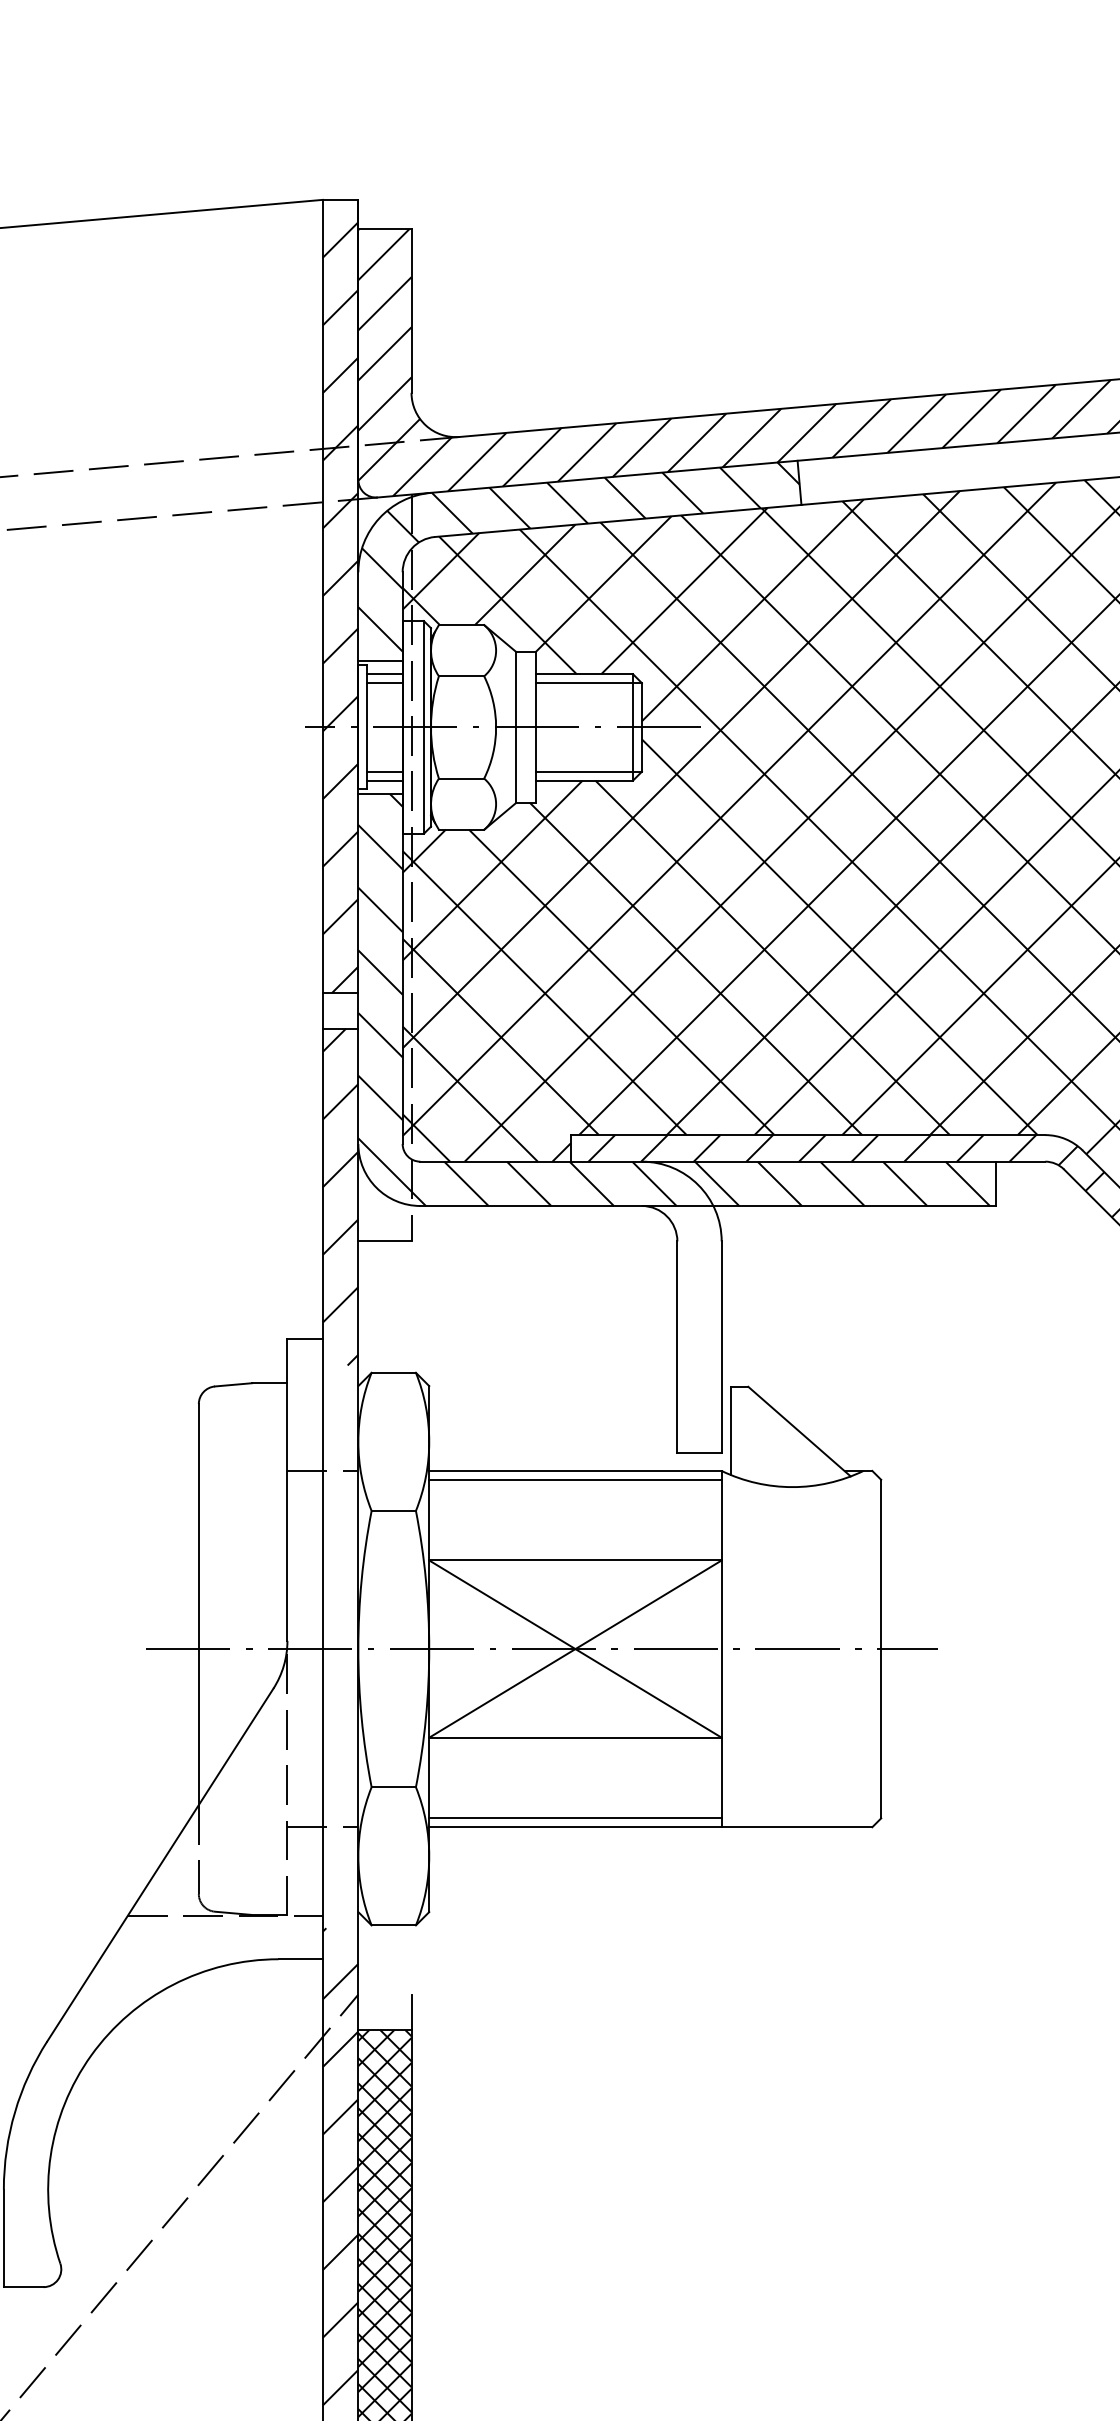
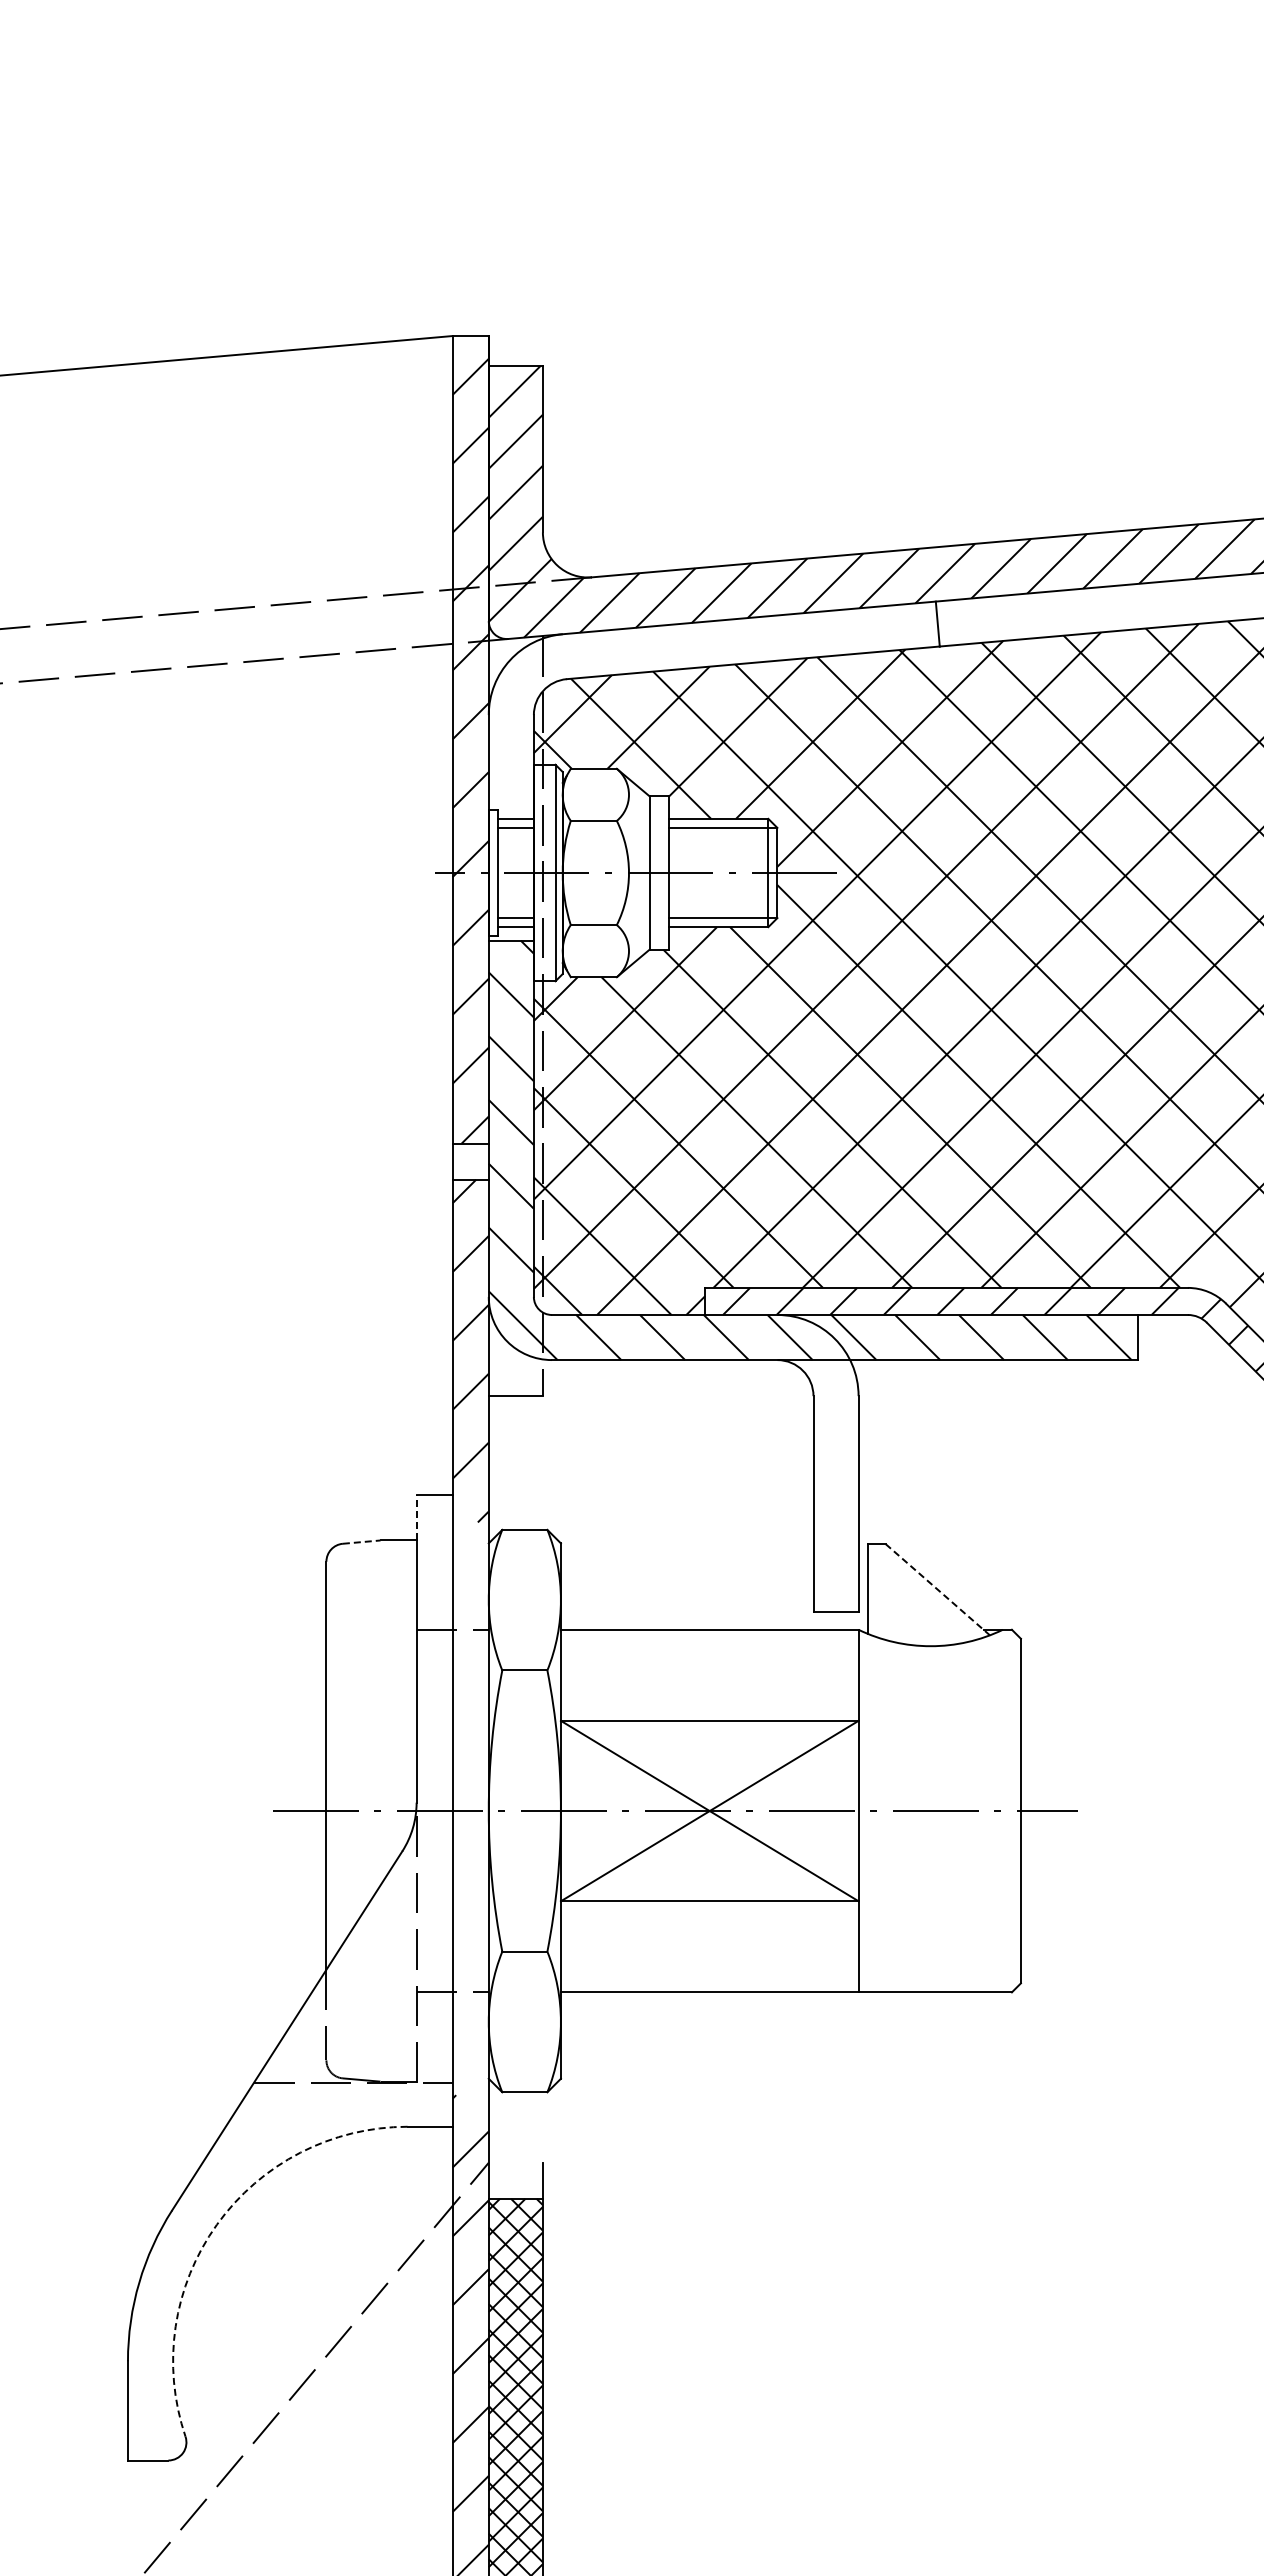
hatch: (578, 556) -> (712, 699), removed
line: (379, 661) -> (510, 805), removed
line: (287, 1360) -> (416, 1517), solid -> dashed
line: (233, 1385) -> (361, 1542), solid -> dashed
line: (800, 1432) -> (938, 1590), solid -> dashed
line: (575, 1479) -> (709, 1638), removed
line: (575, 1818) -> (709, 1983), removed
arc: (90, 2055) -> (216, 2224), solid -> dashed

